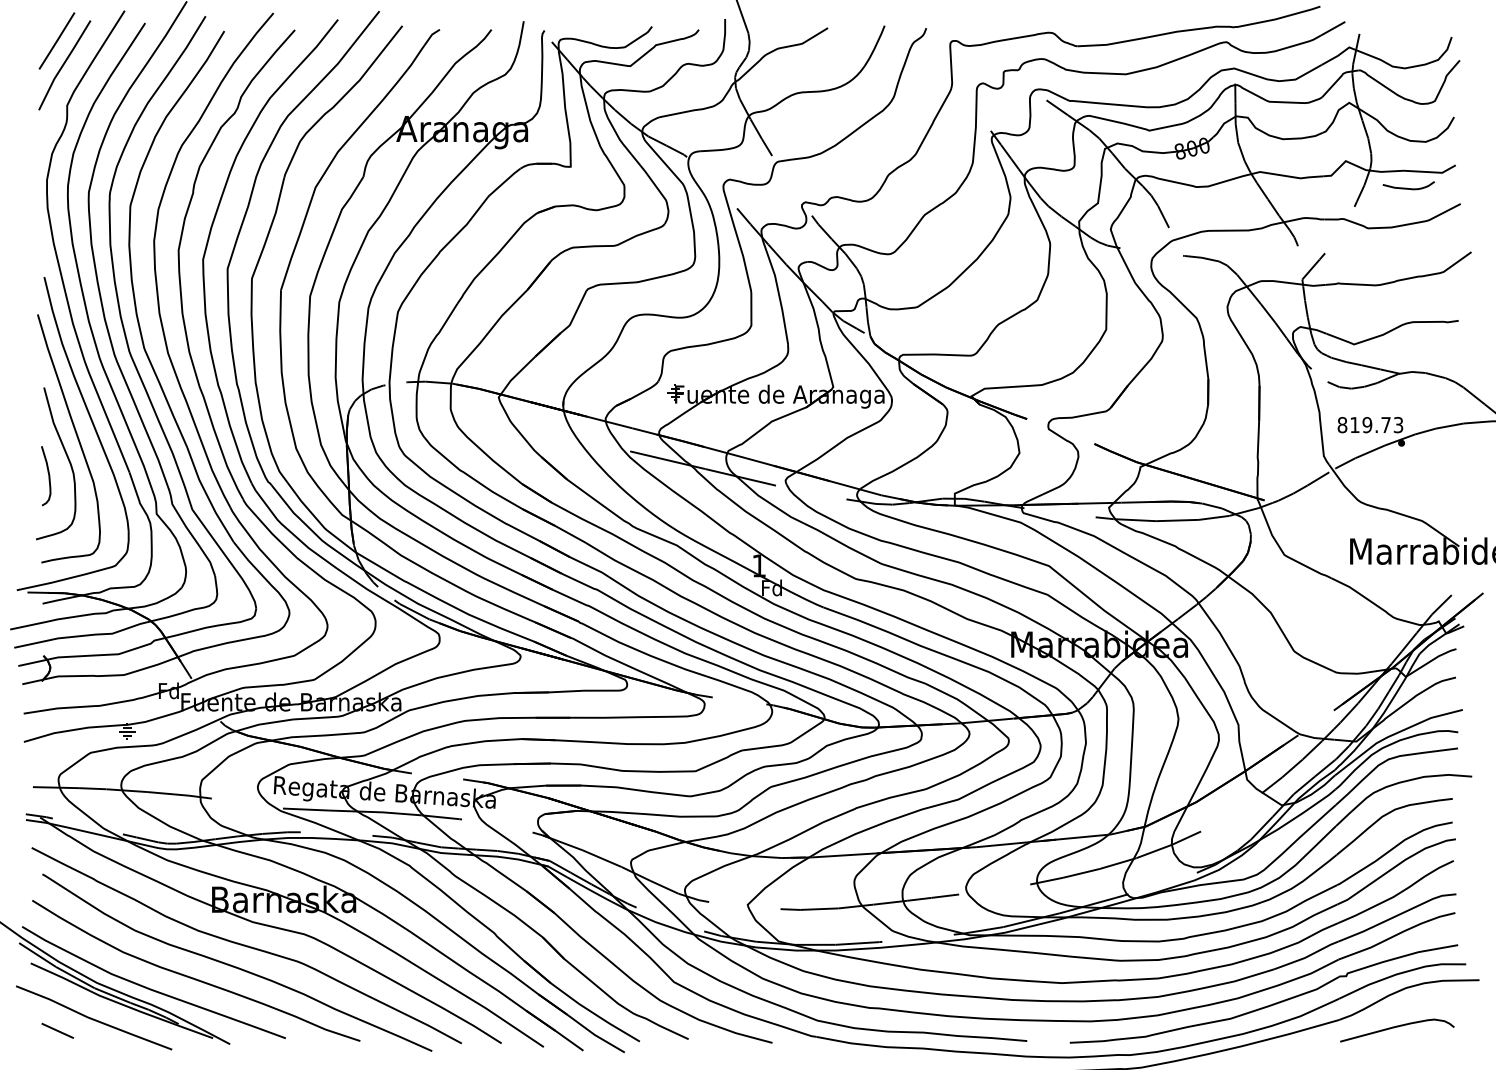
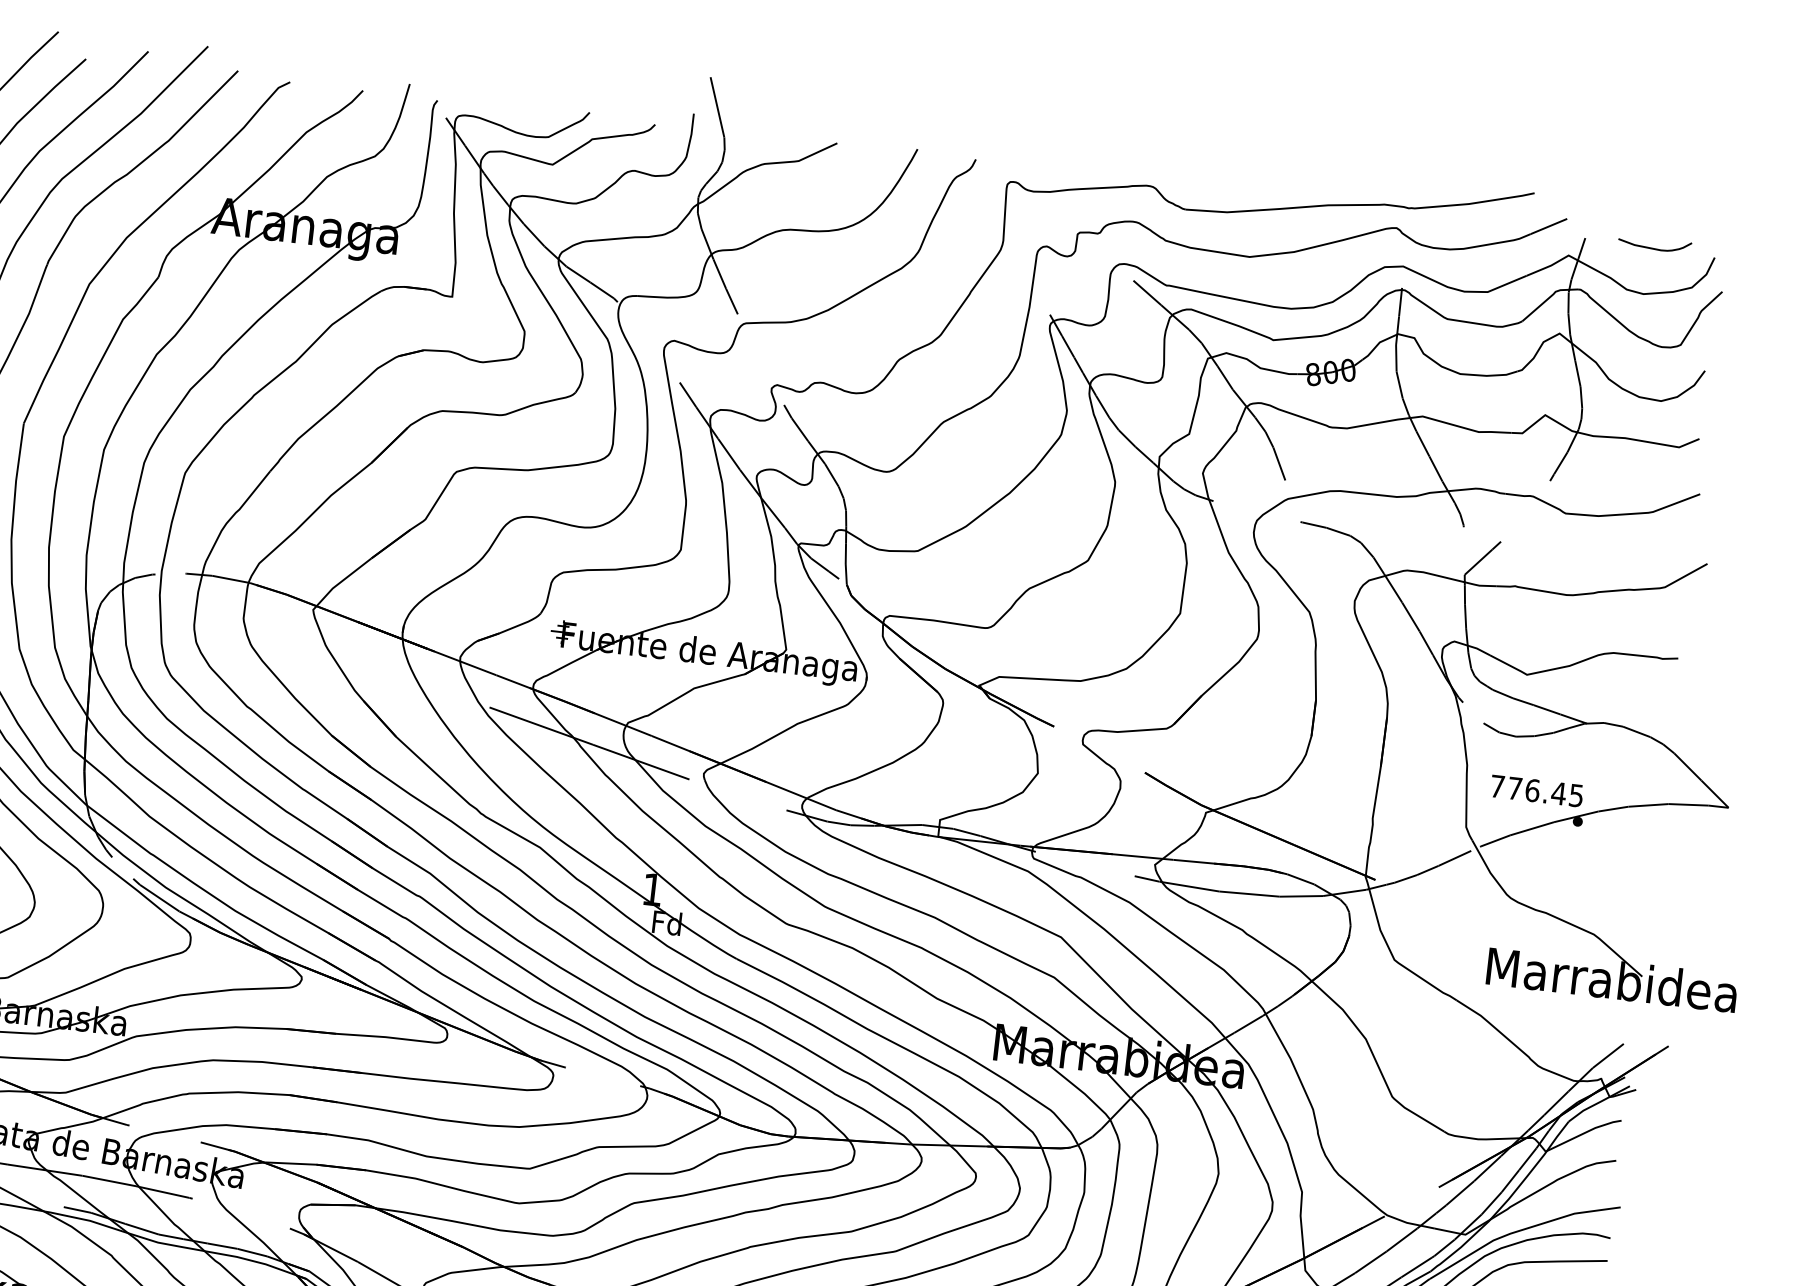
curve: (1407, 187) -> (1652, 246), moved
text: (1370, 425) -> (1536, 791), 819.73 -> 776.45

